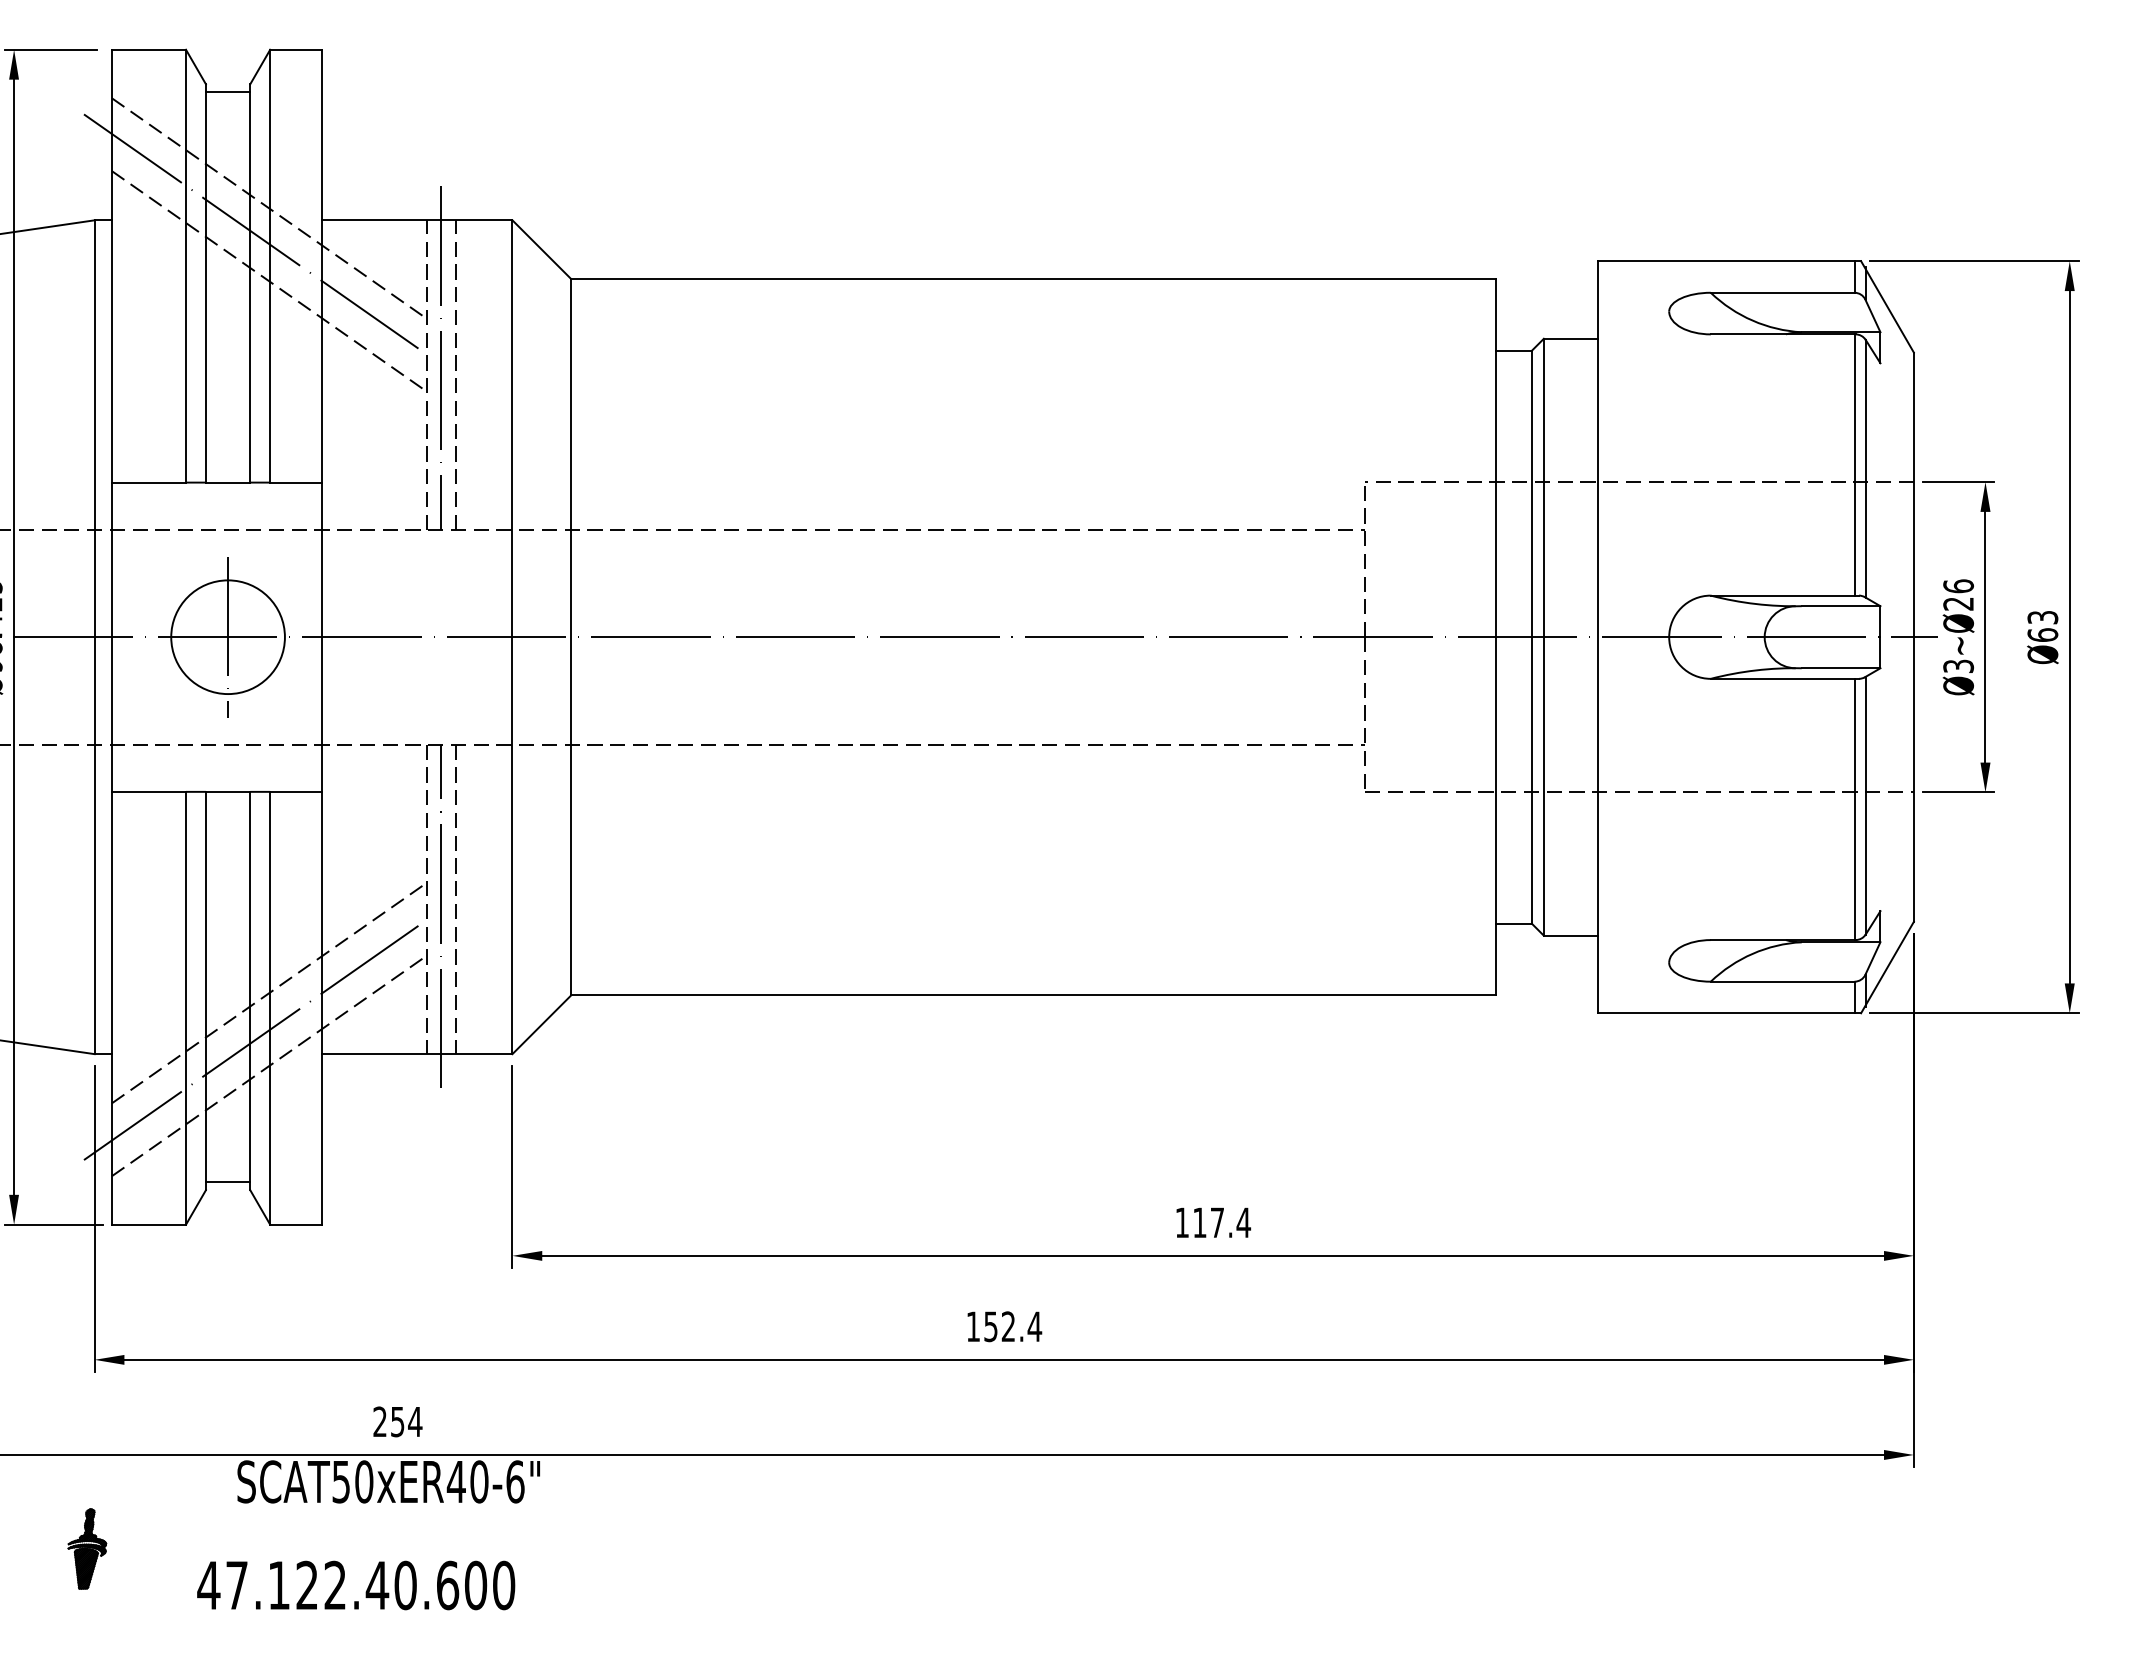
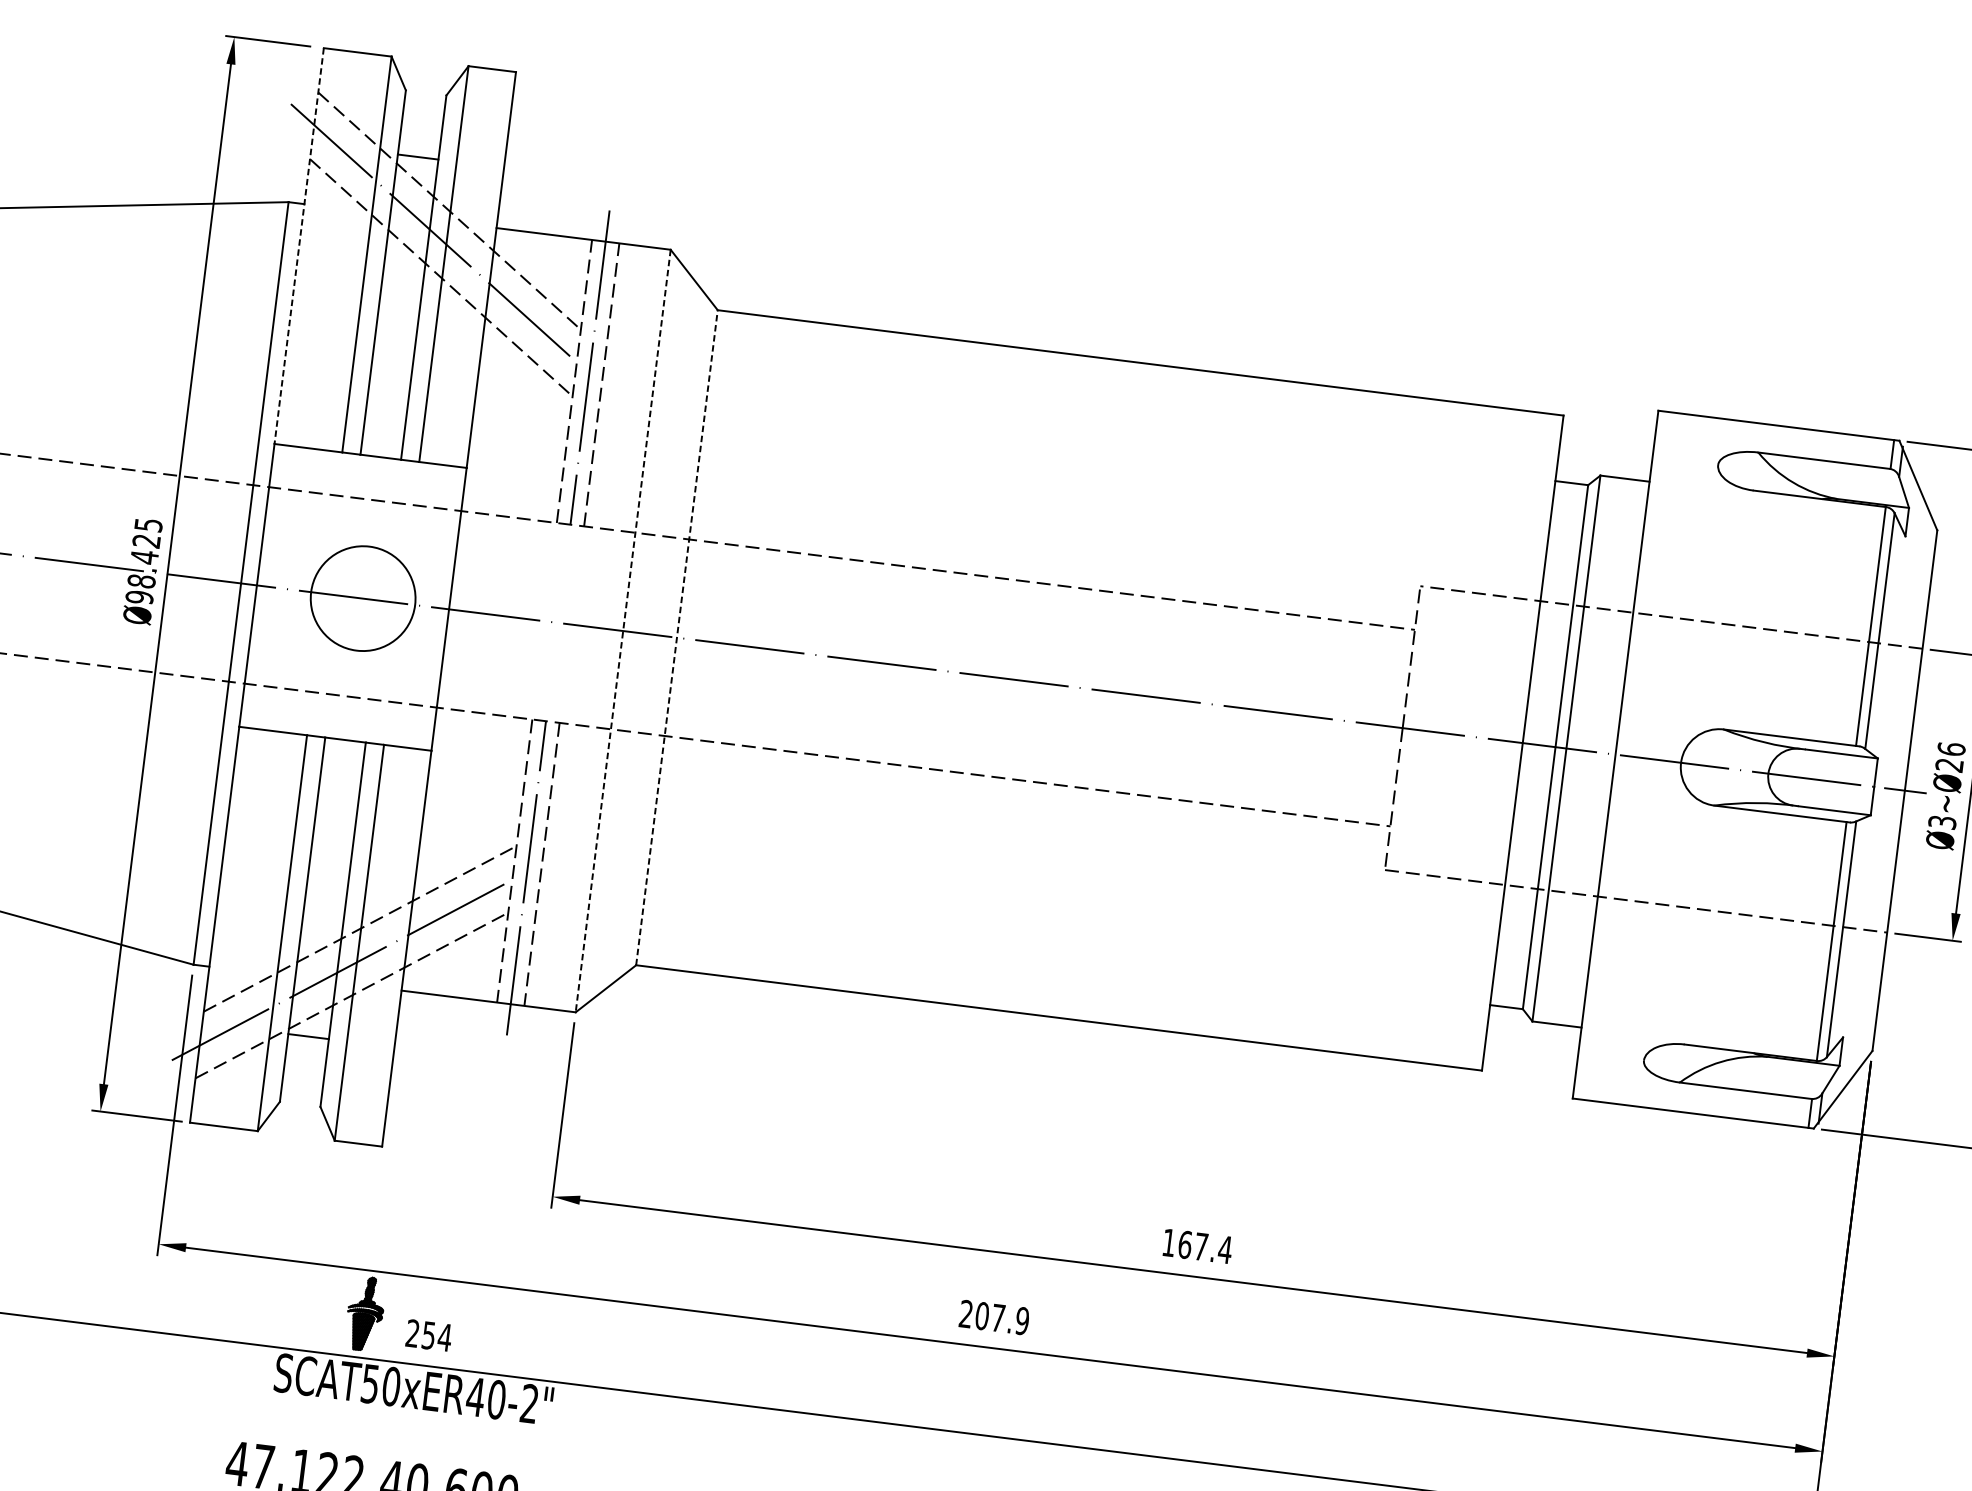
line: (227, 92) -> (417, 157), moved
line: (111, 266) -> (298, 246), solid -> dashed
line: (228, 636) -> (363, 598), removed
line: (571, 636) -> (677, 637), solid -> dashed
line: (512, 637) -> (623, 631), solid -> dashed
line: (227, 1182) -> (308, 1036), moved
text: (1199, 1222) -> (1184, 1244), 117.4 -> 167.4
text: (1004, 1326) -> (994, 1317), 152.4 -> 207.9
text: (515, 1481) -> (529, 1403), SCAT50xER40-6" -> SCAT50xER40-2"
part: (87, 1548) -> (365, 1313), moved

